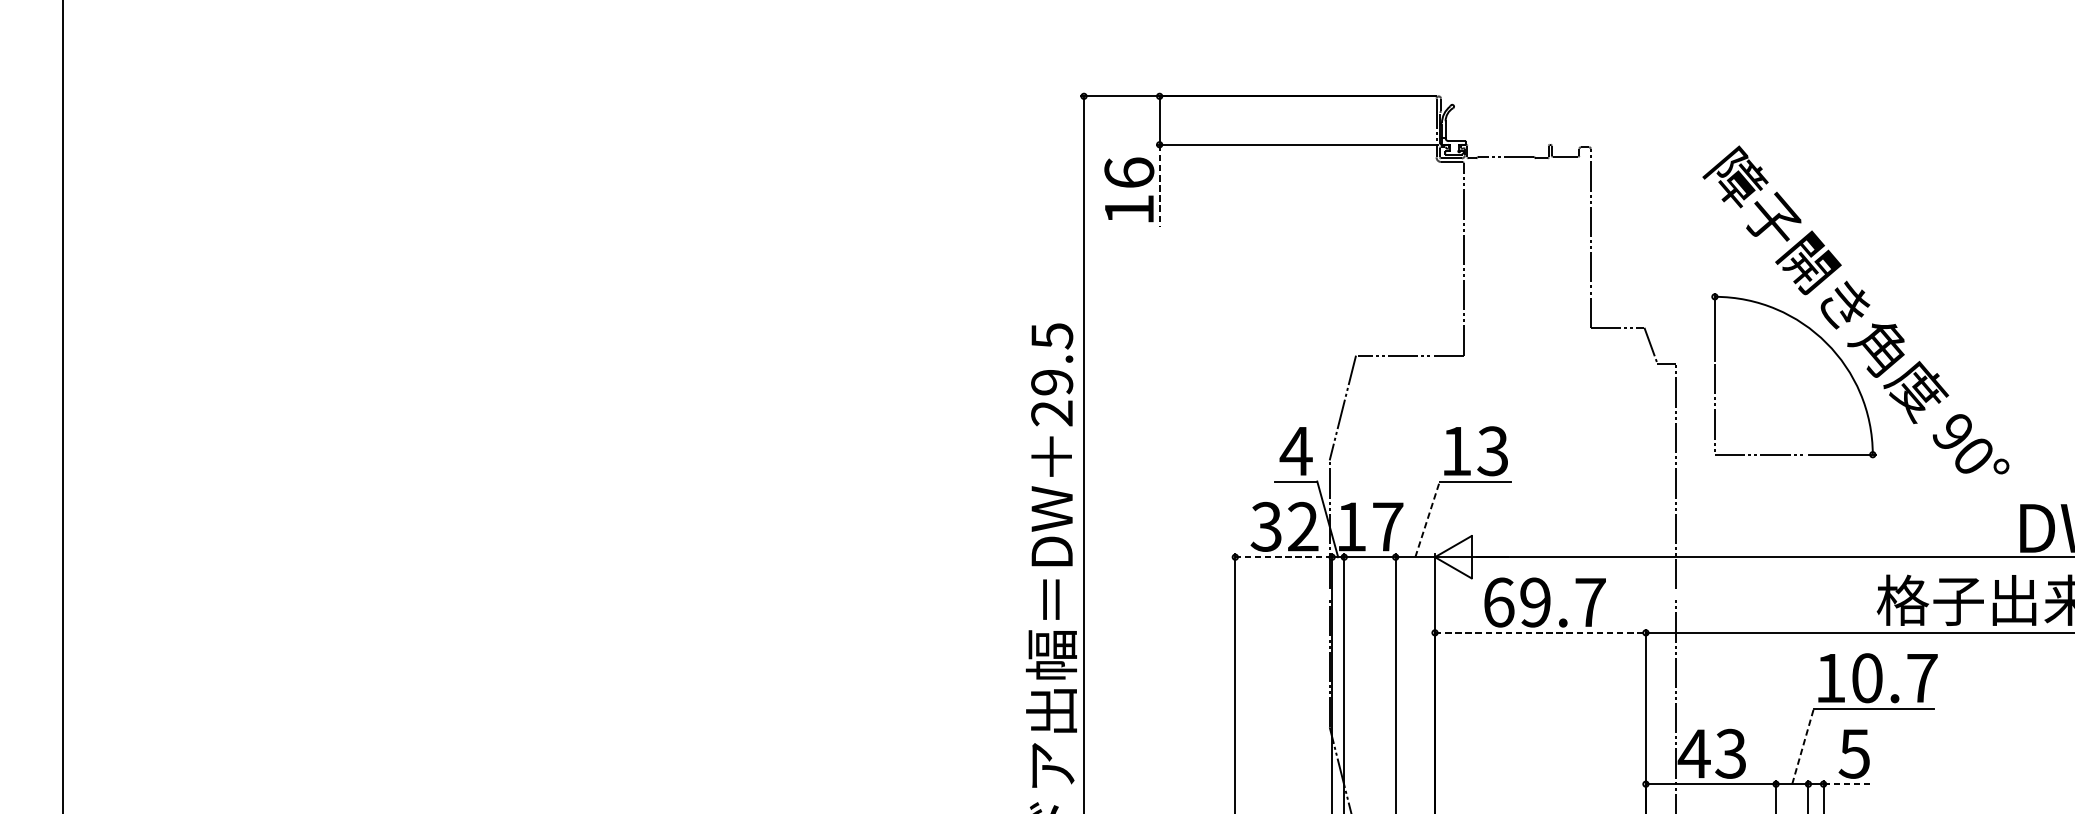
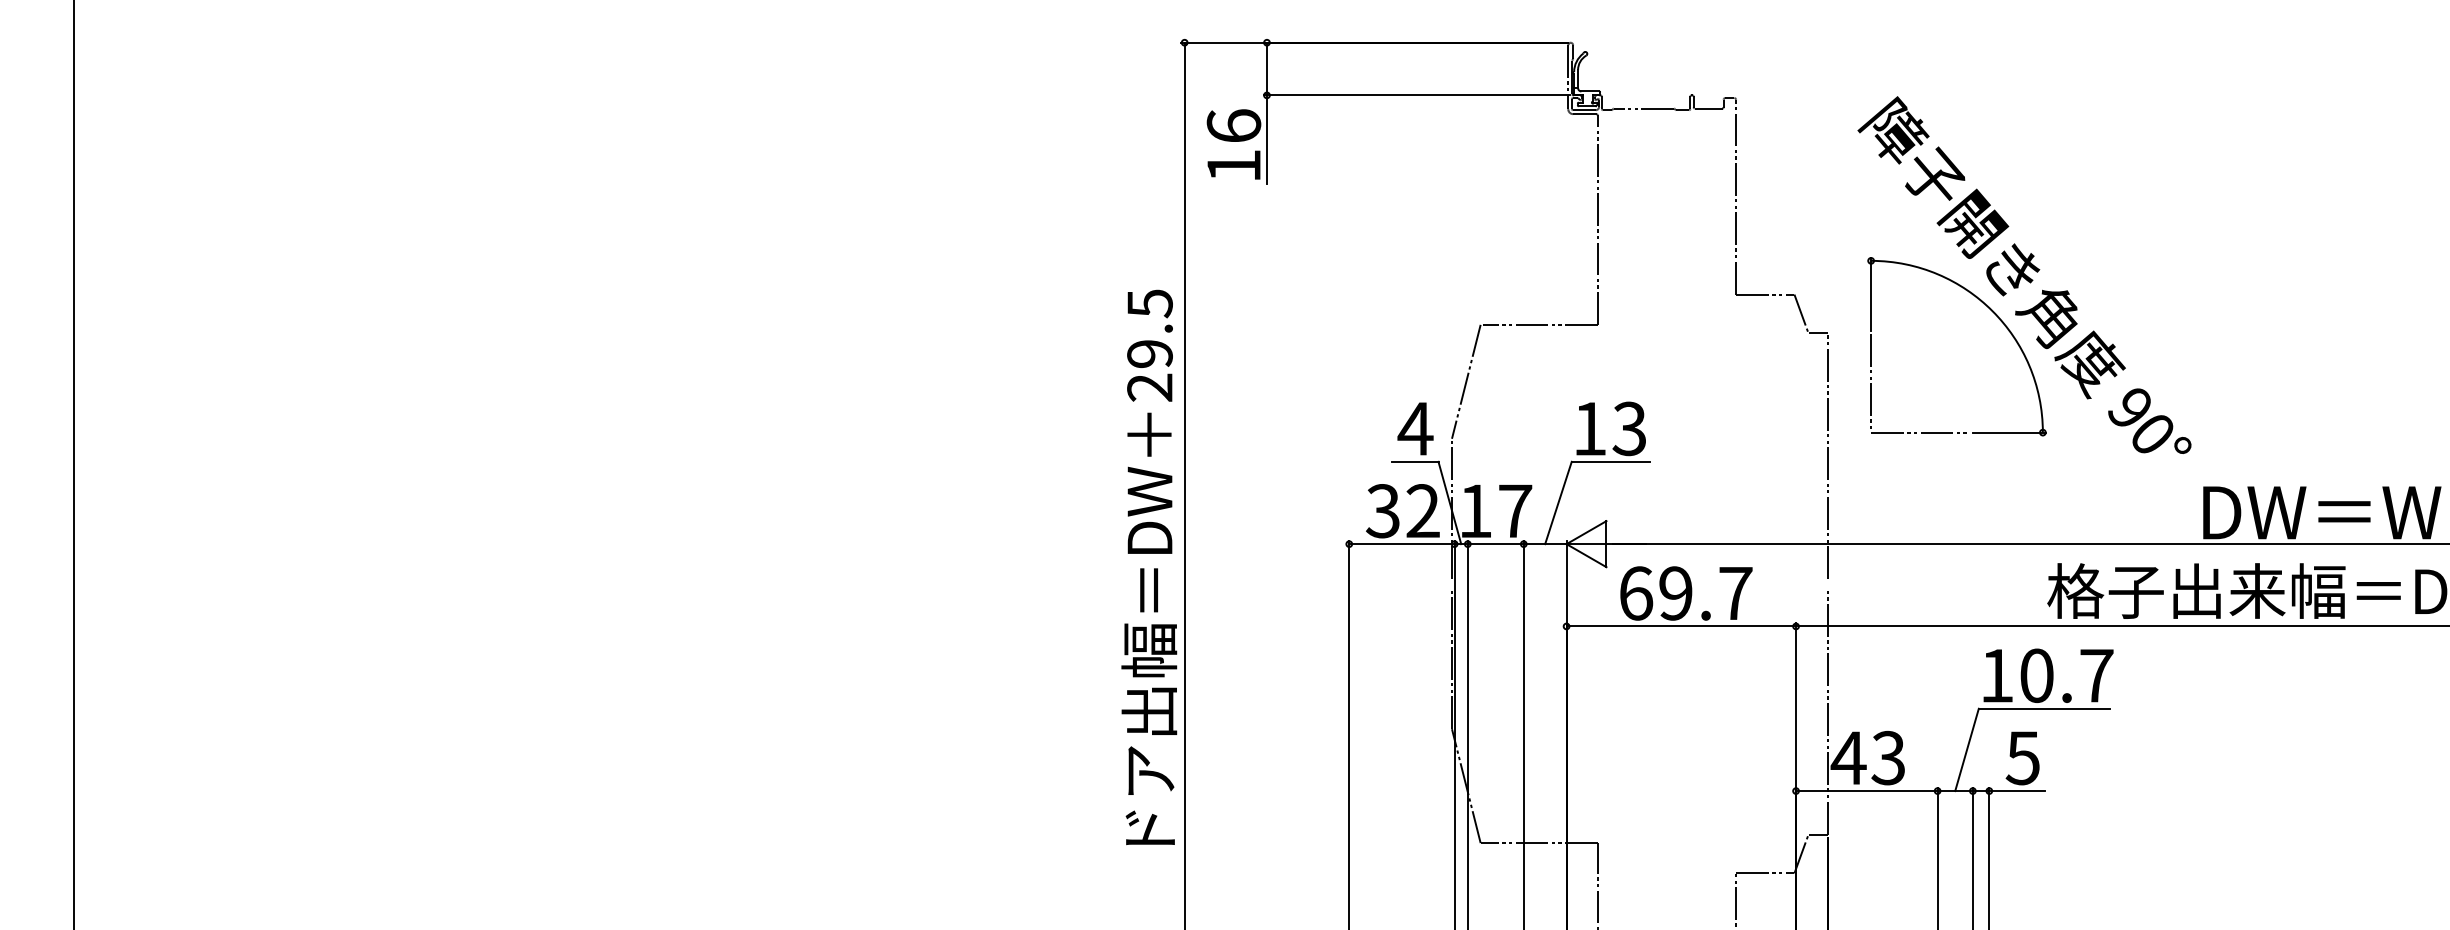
line: (1159, 185) -> (1266, 139), dashed -> solid
line: (1427, 518) -> (1558, 502), dashed -> solid
line: (1283, 557) -> (1401, 544), dashed -> solid
line: (1540, 632) -> (1681, 626), dashed -> solid
line: (1803, 745) -> (1967, 749), dashed -> solid
line: (1848, 784) -> (2016, 791), dashed -> solid

